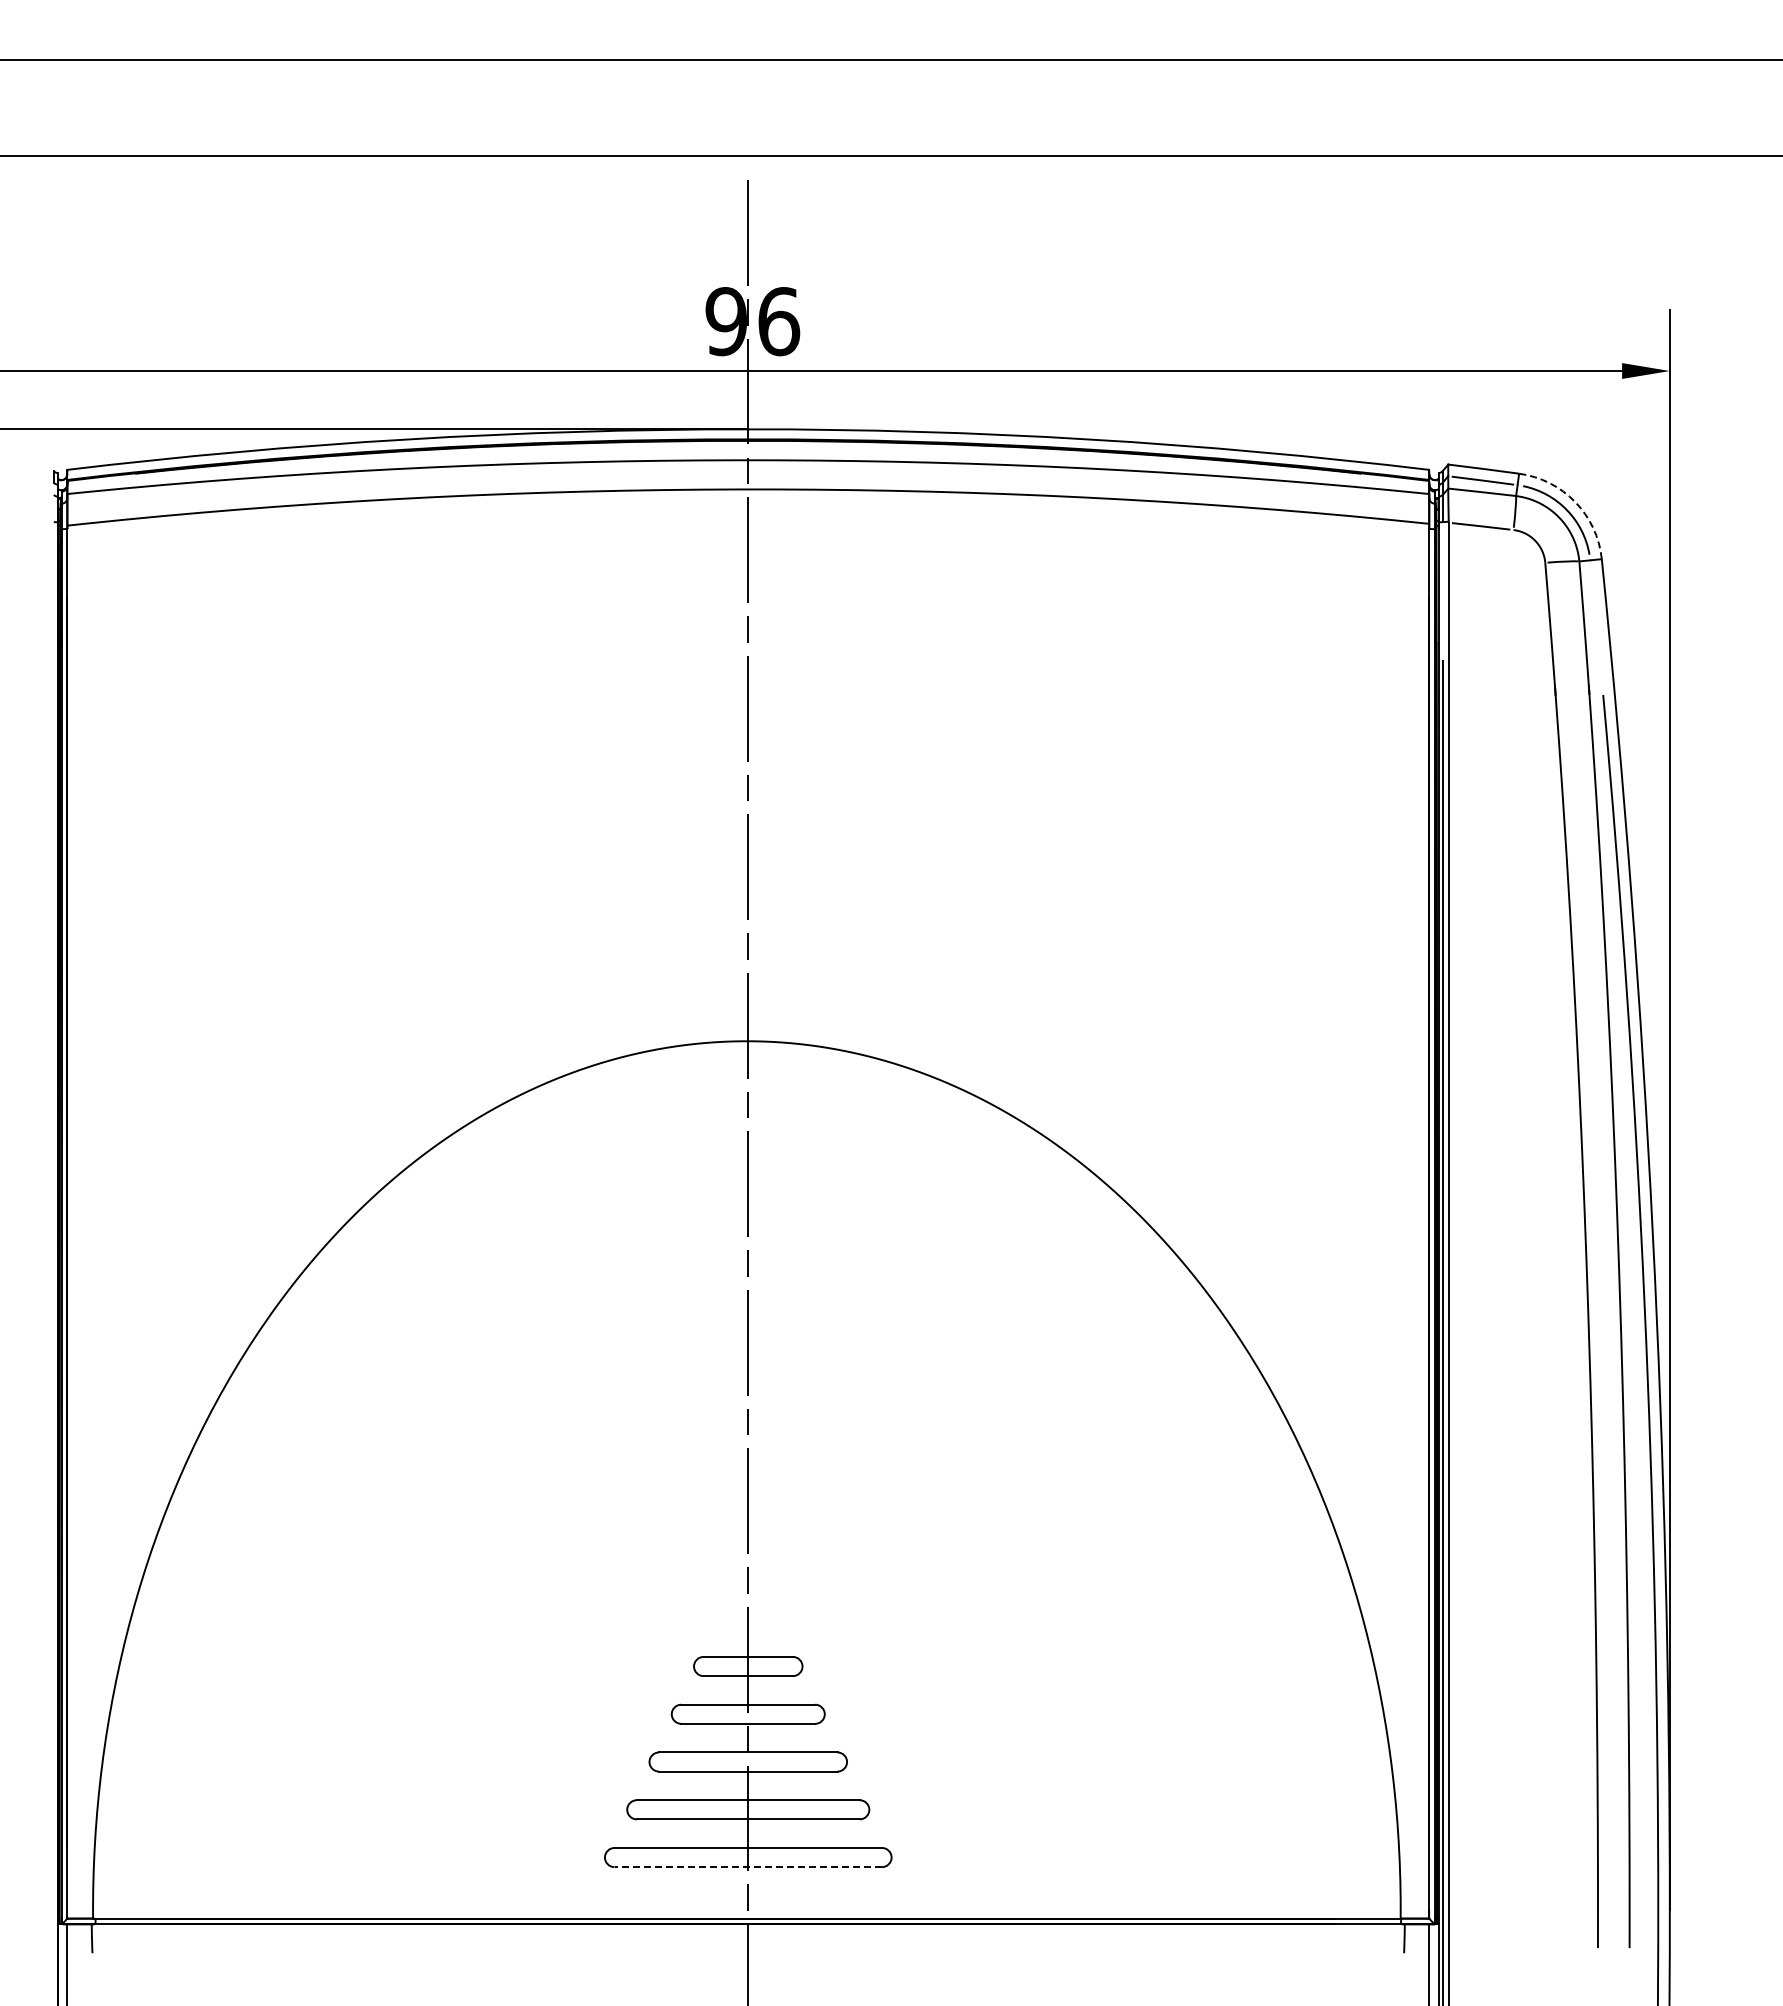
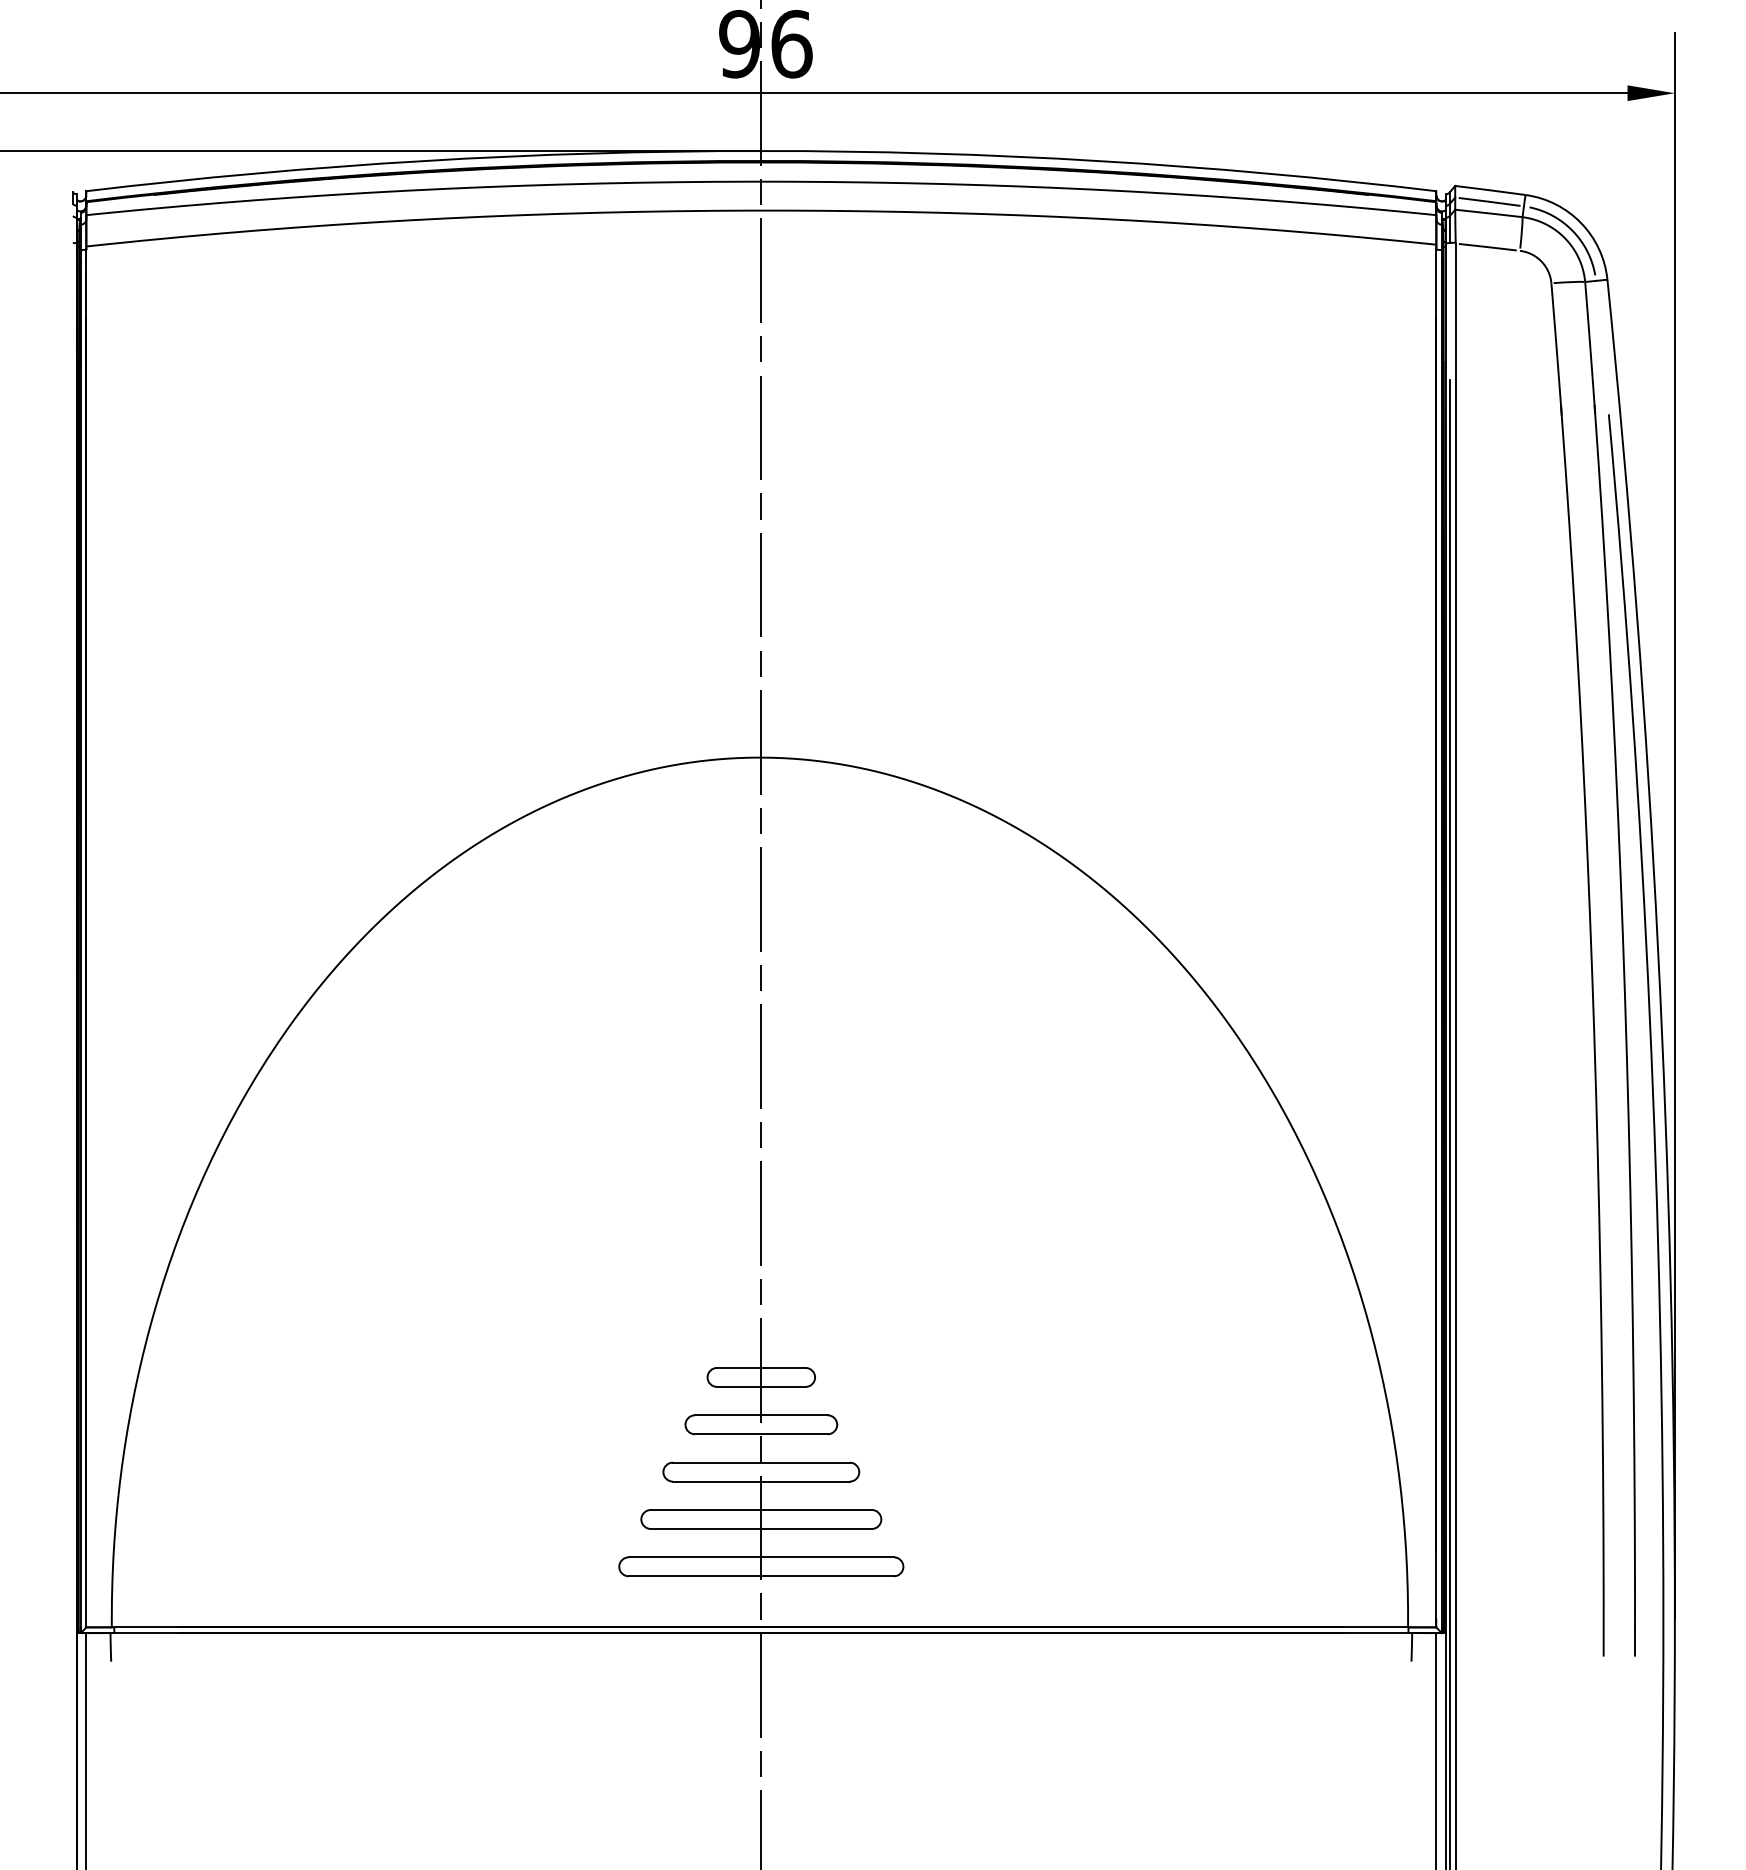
arc: (1575, 502) -> (1581, 223), dashed -> solid
line: (748, 1867) -> (761, 1576), dashed -> solid

